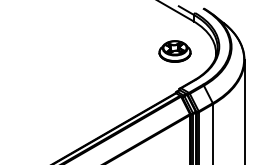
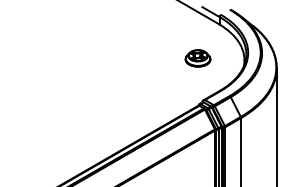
part: (174, 51) -> (197, 58), size x0.7

